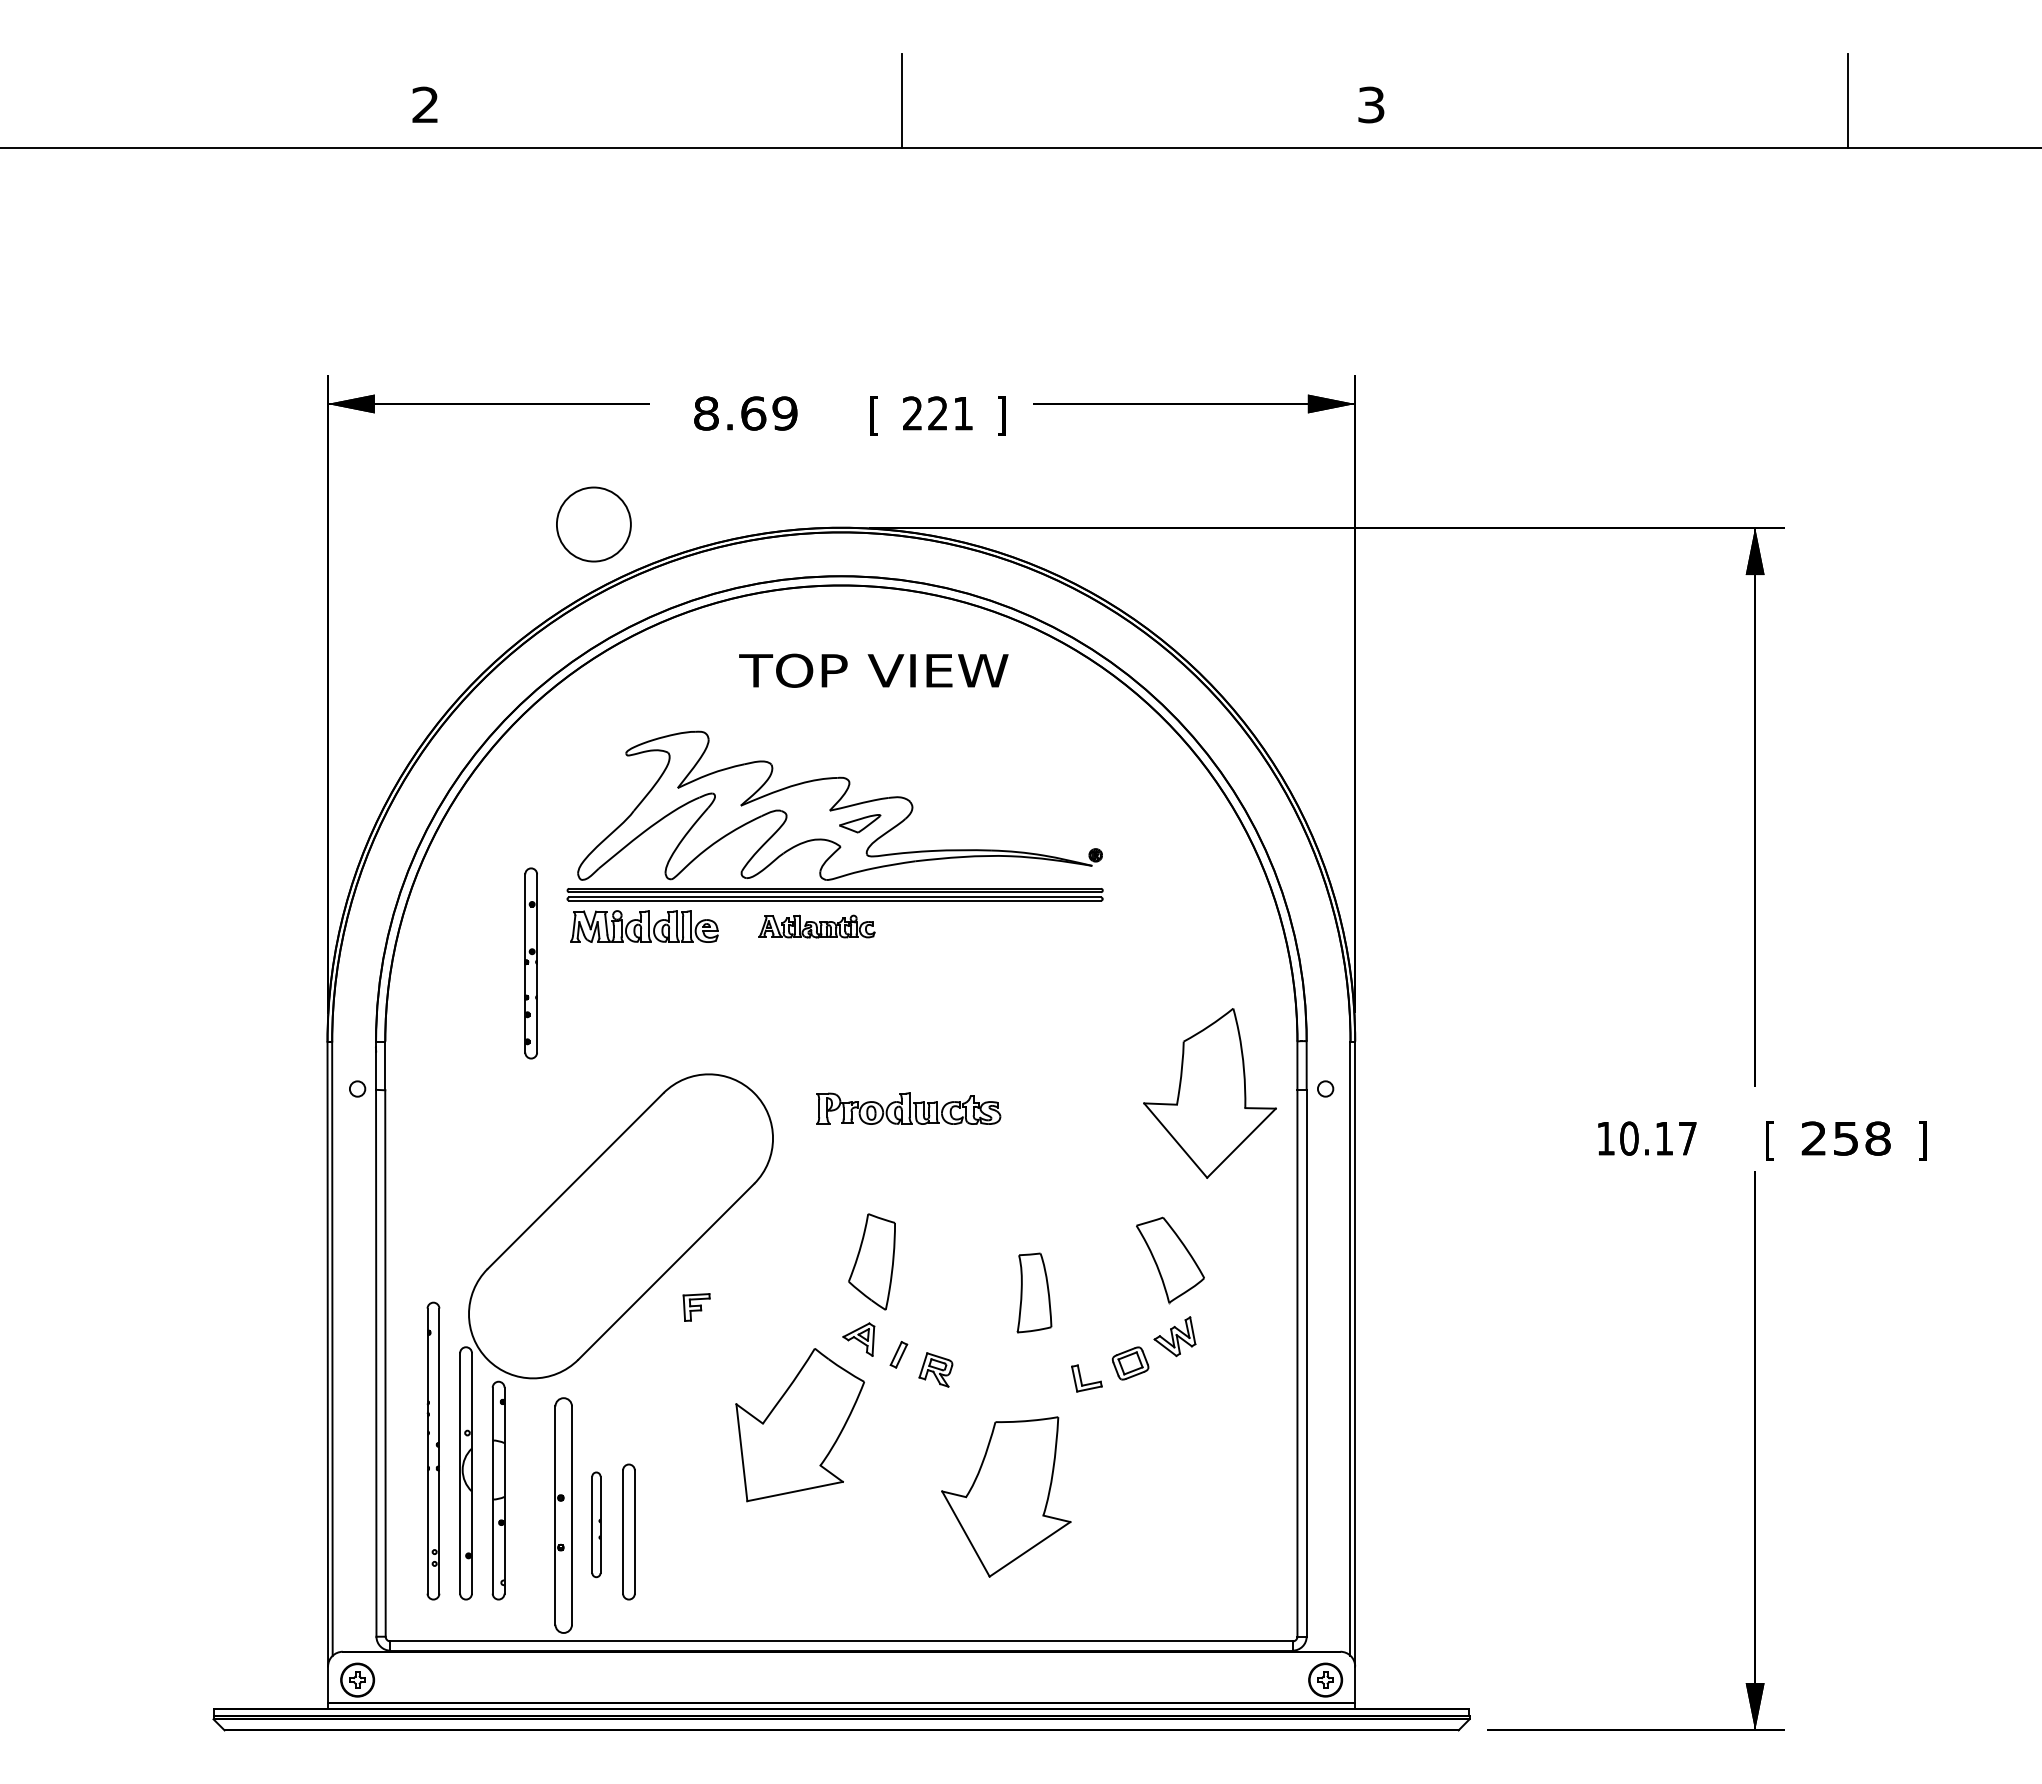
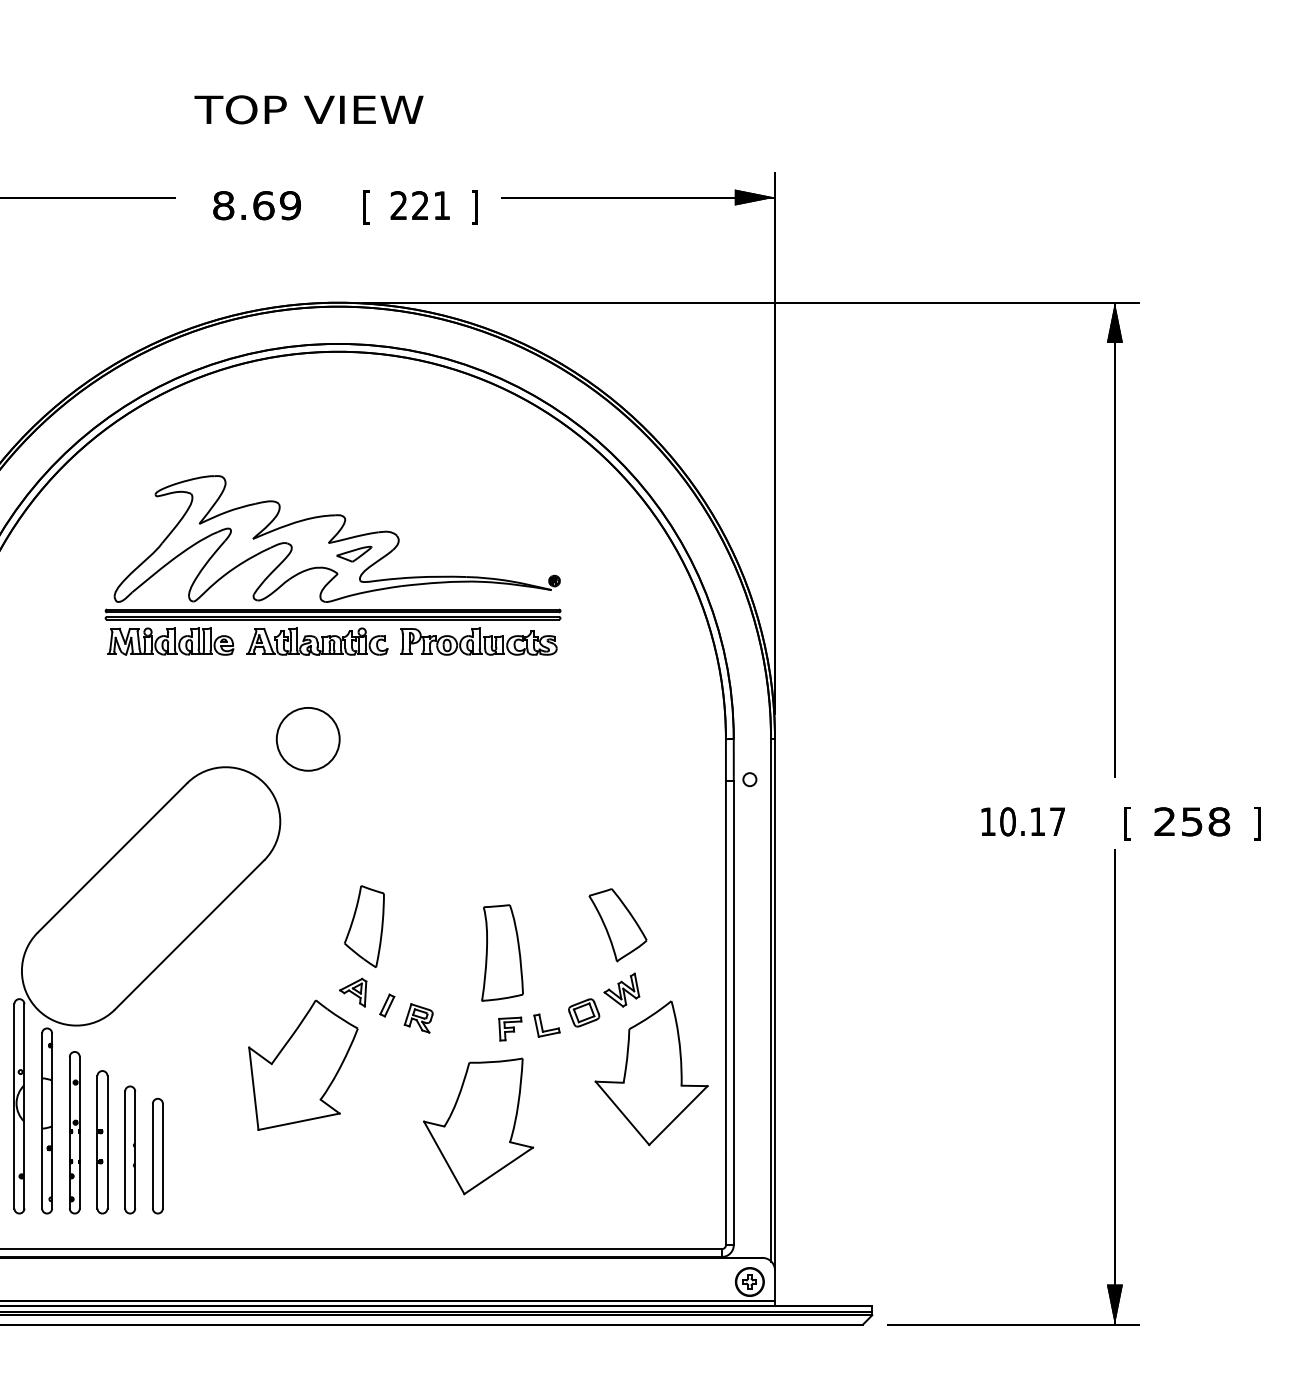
circle: (593, 524) -> (307, 739), moved
text: (873, 670) -> (308, 109), moved
part: (816, 926) -> (317, 641), size x1.43
part: (530, 963) -> (74, 1132), moved
part: (1209, 1093) -> (651, 1073), moved
part: (908, 1108) -> (478, 641), moved
part: (1034, 1292) -> (502, 952), size x1.43
part: (696, 1307) -> (510, 1029), moved
part: (563, 1515) -> (102, 1142), size x0.71
part: (596, 1524) -> (130, 1149), size x1.43

